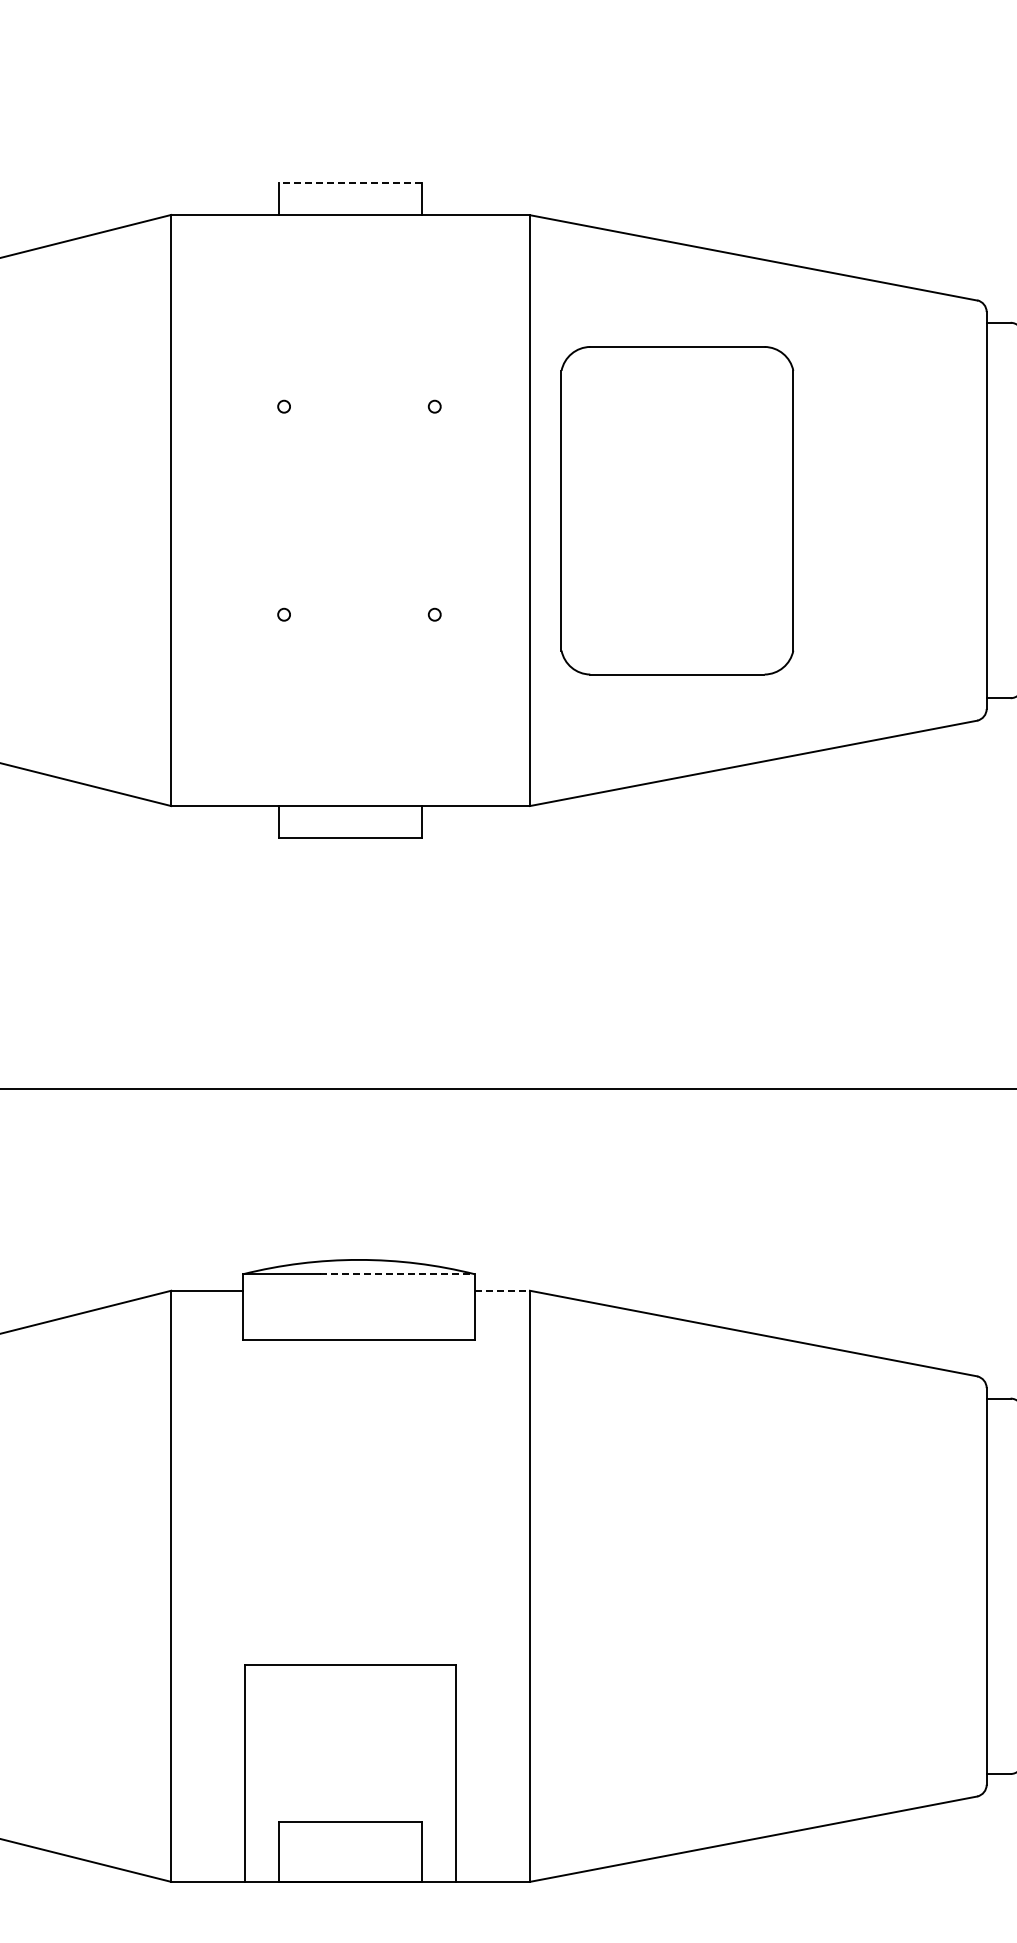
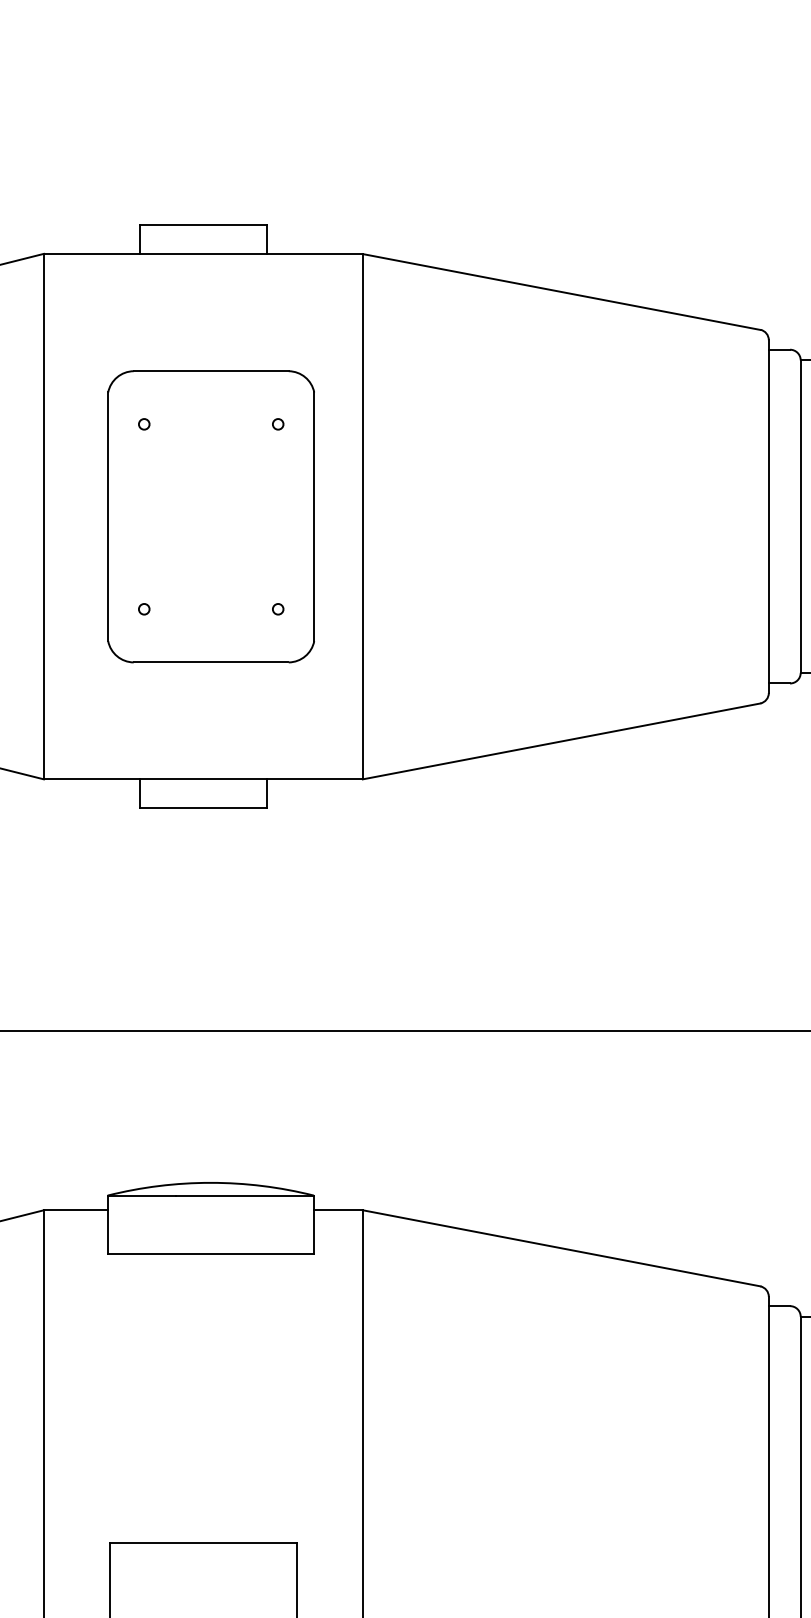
line: (350, 182) -> (203, 225), dashed -> solid
part: (677, 510) -> (211, 516), moved
line: (397, 1274) -> (245, 1195), dashed -> solid
line: (502, 1291) -> (338, 1210), dashed -> solid

